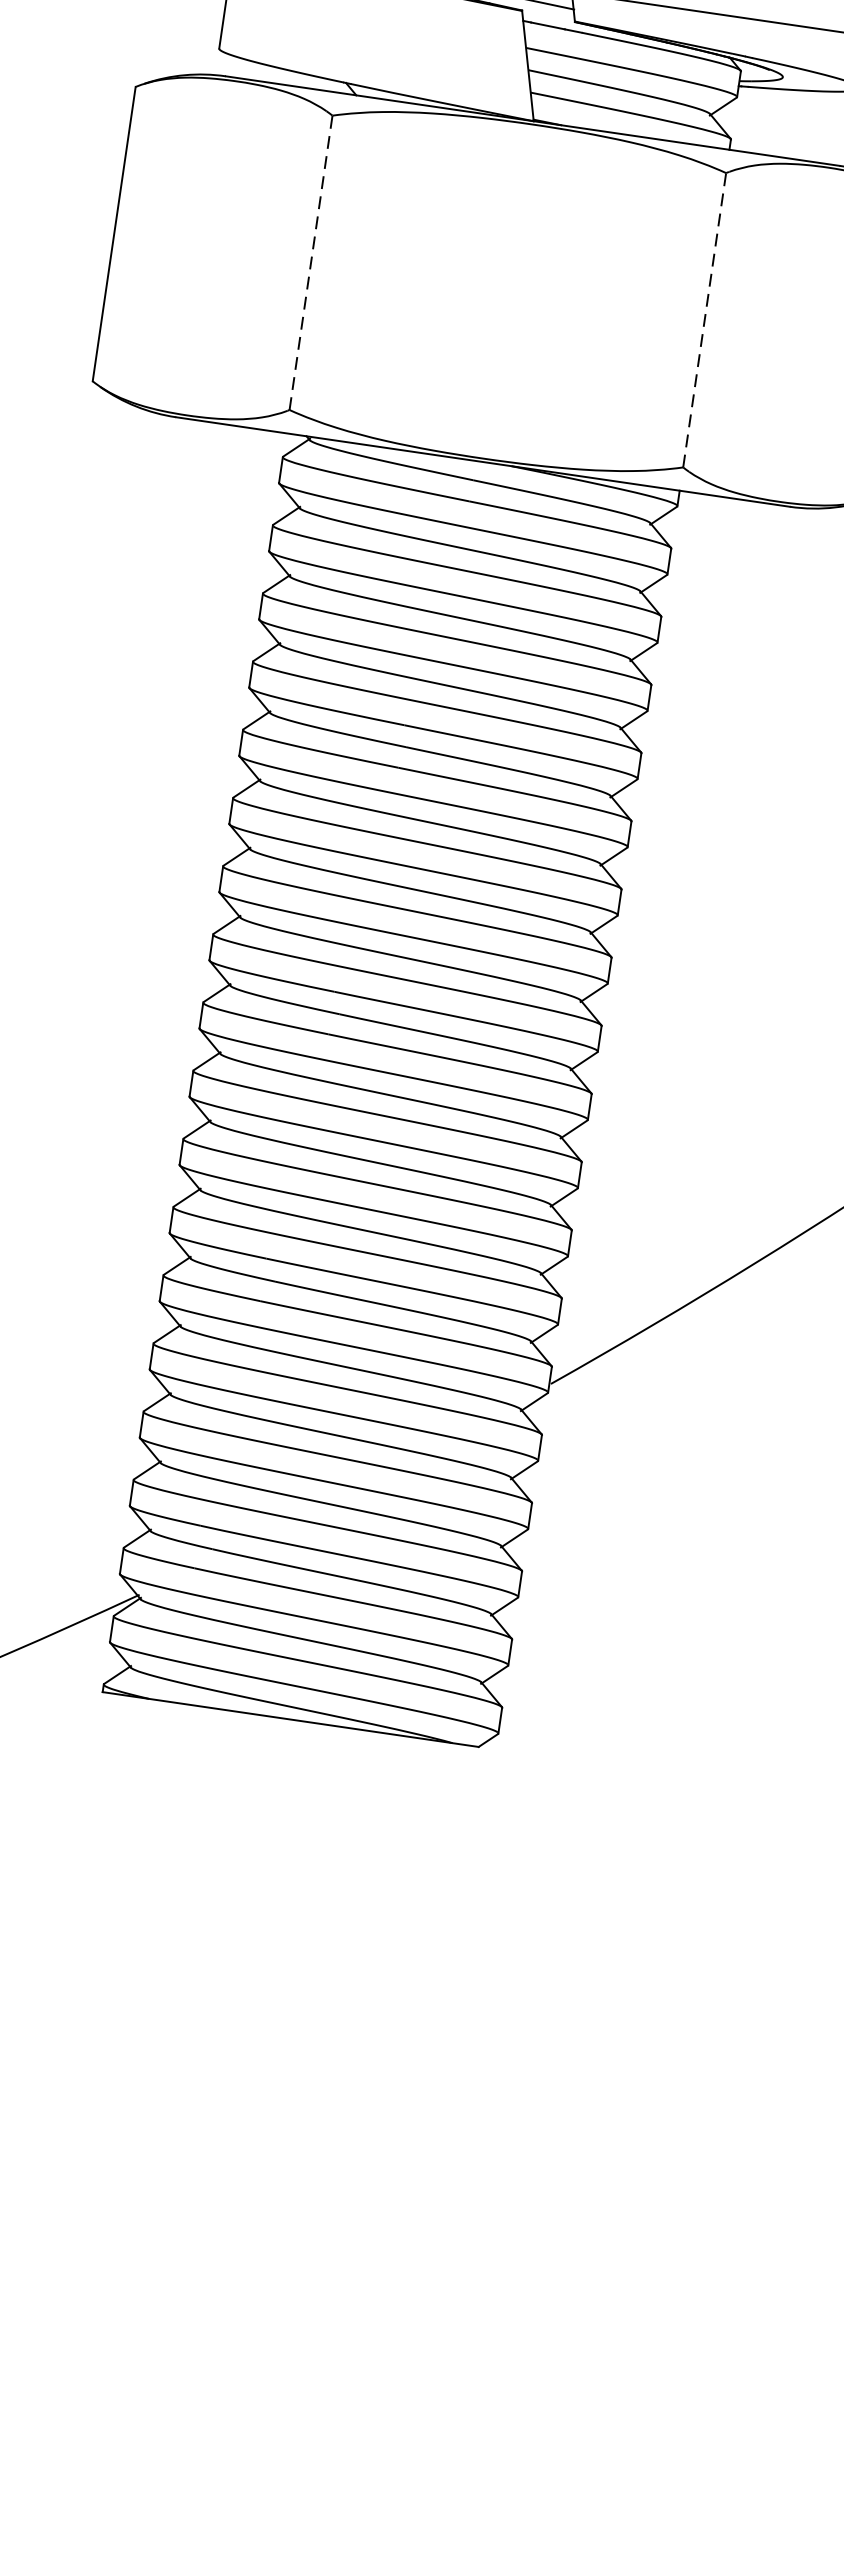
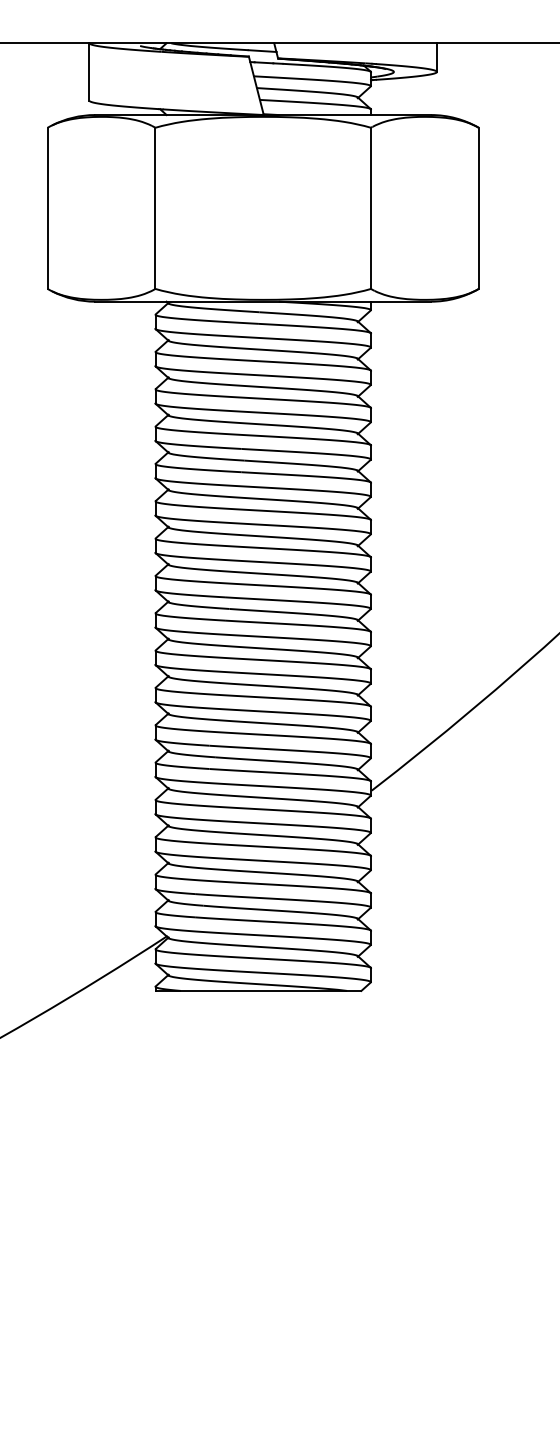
line: (311, 263) -> (155, 208), dashed -> solid
line: (703, 320) -> (370, 208), dashed -> solid

